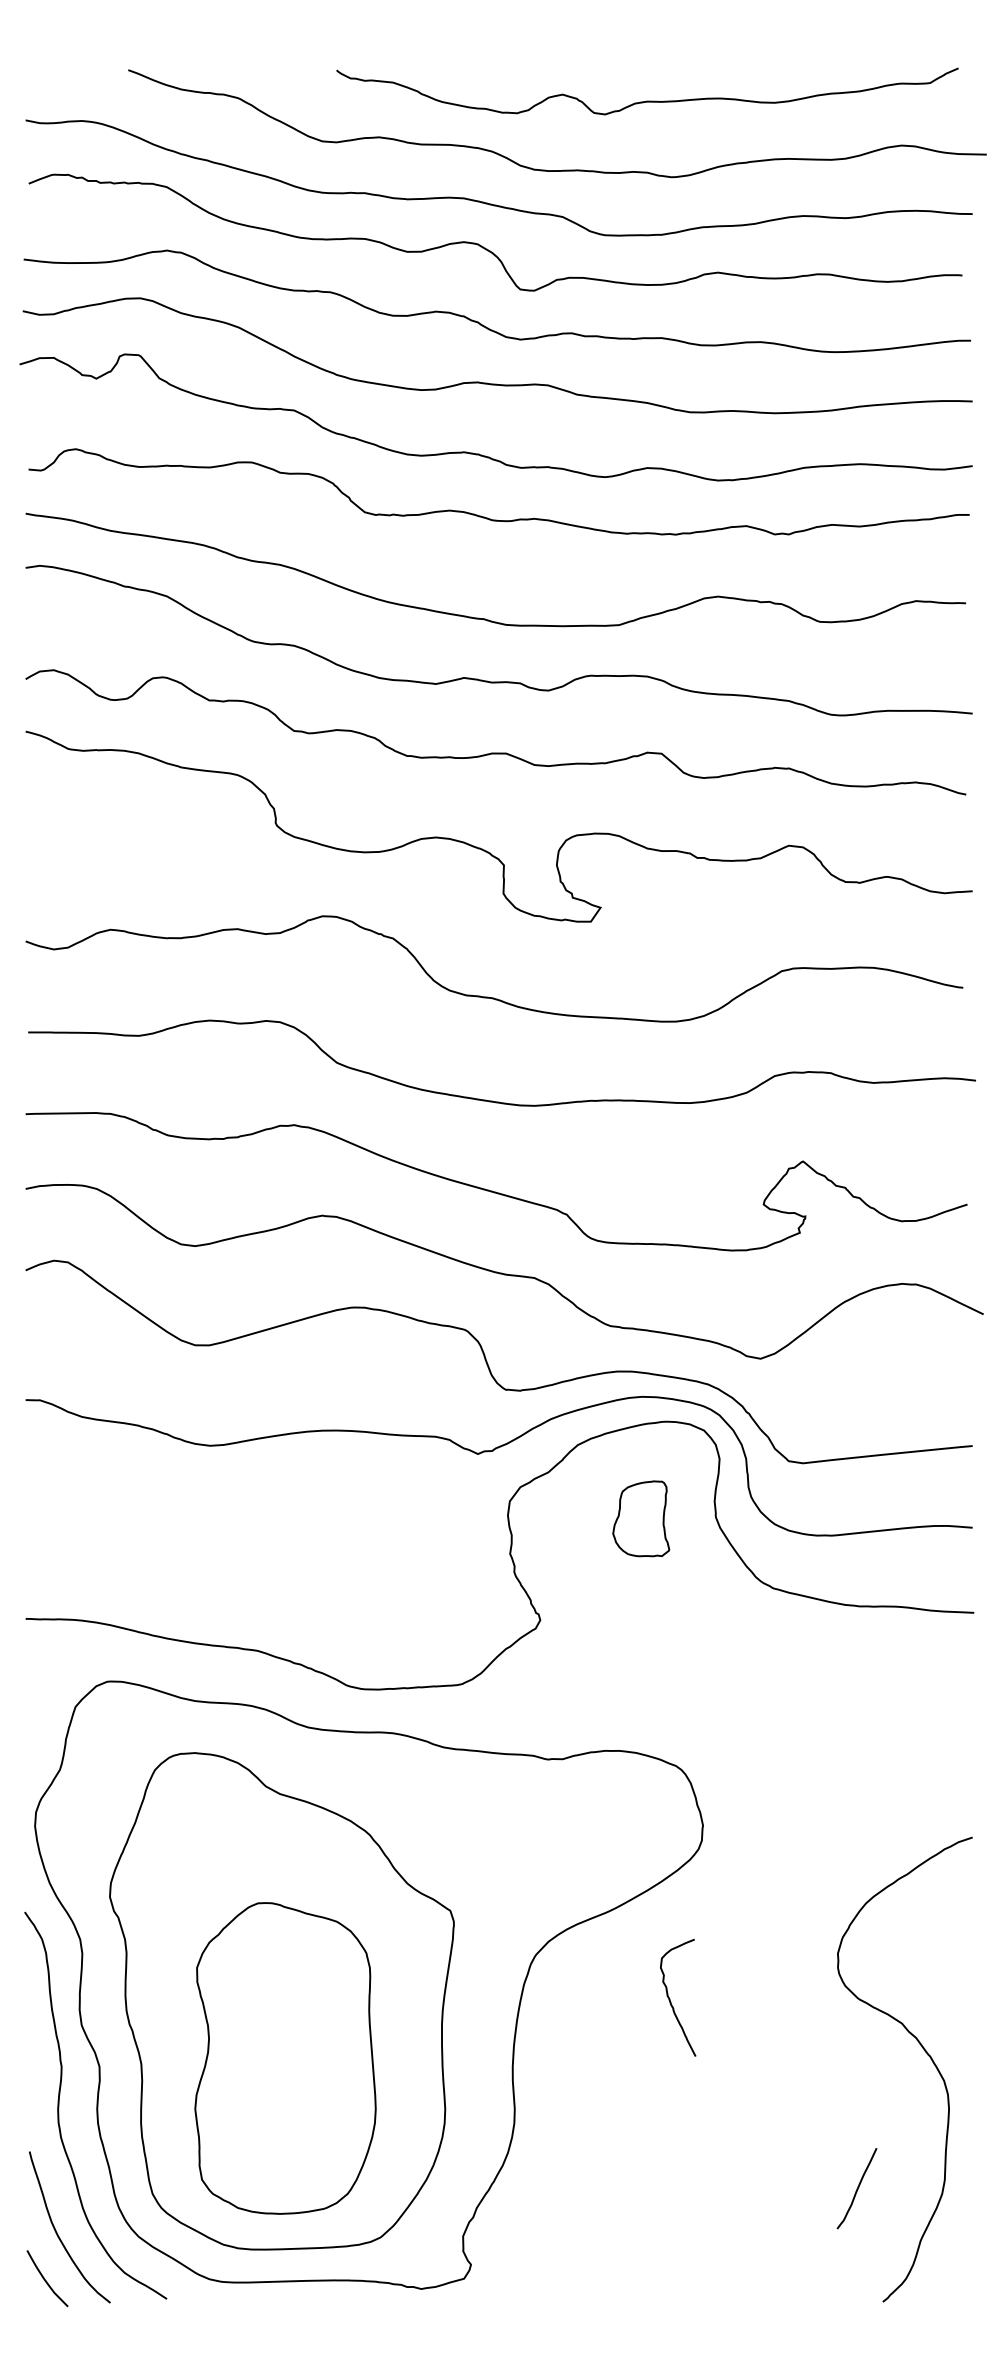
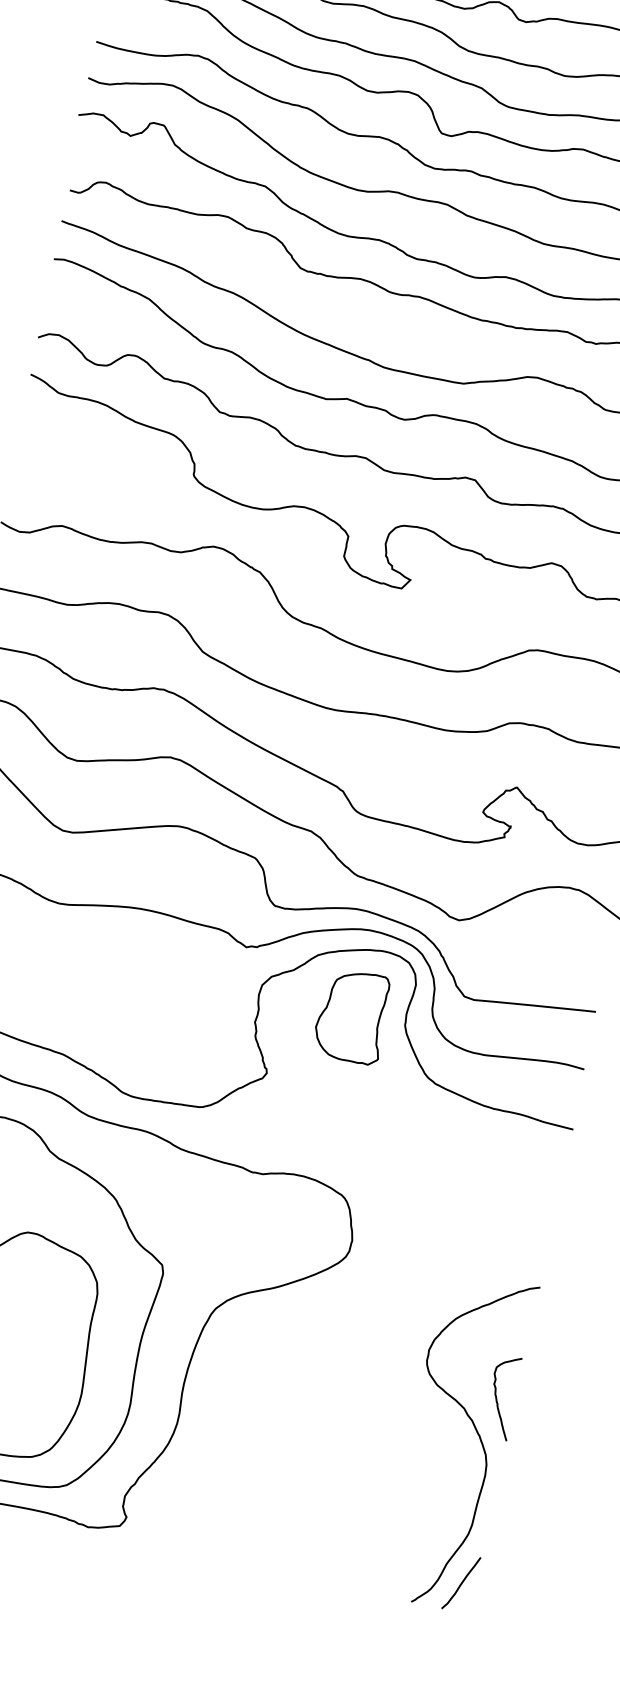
part: (640, 1518) -> (351, 1015), size x1.67
curve: (670, 1998) -> (497, 1396), moved
curve: (856, 2188) -> (460, 1582), moved

